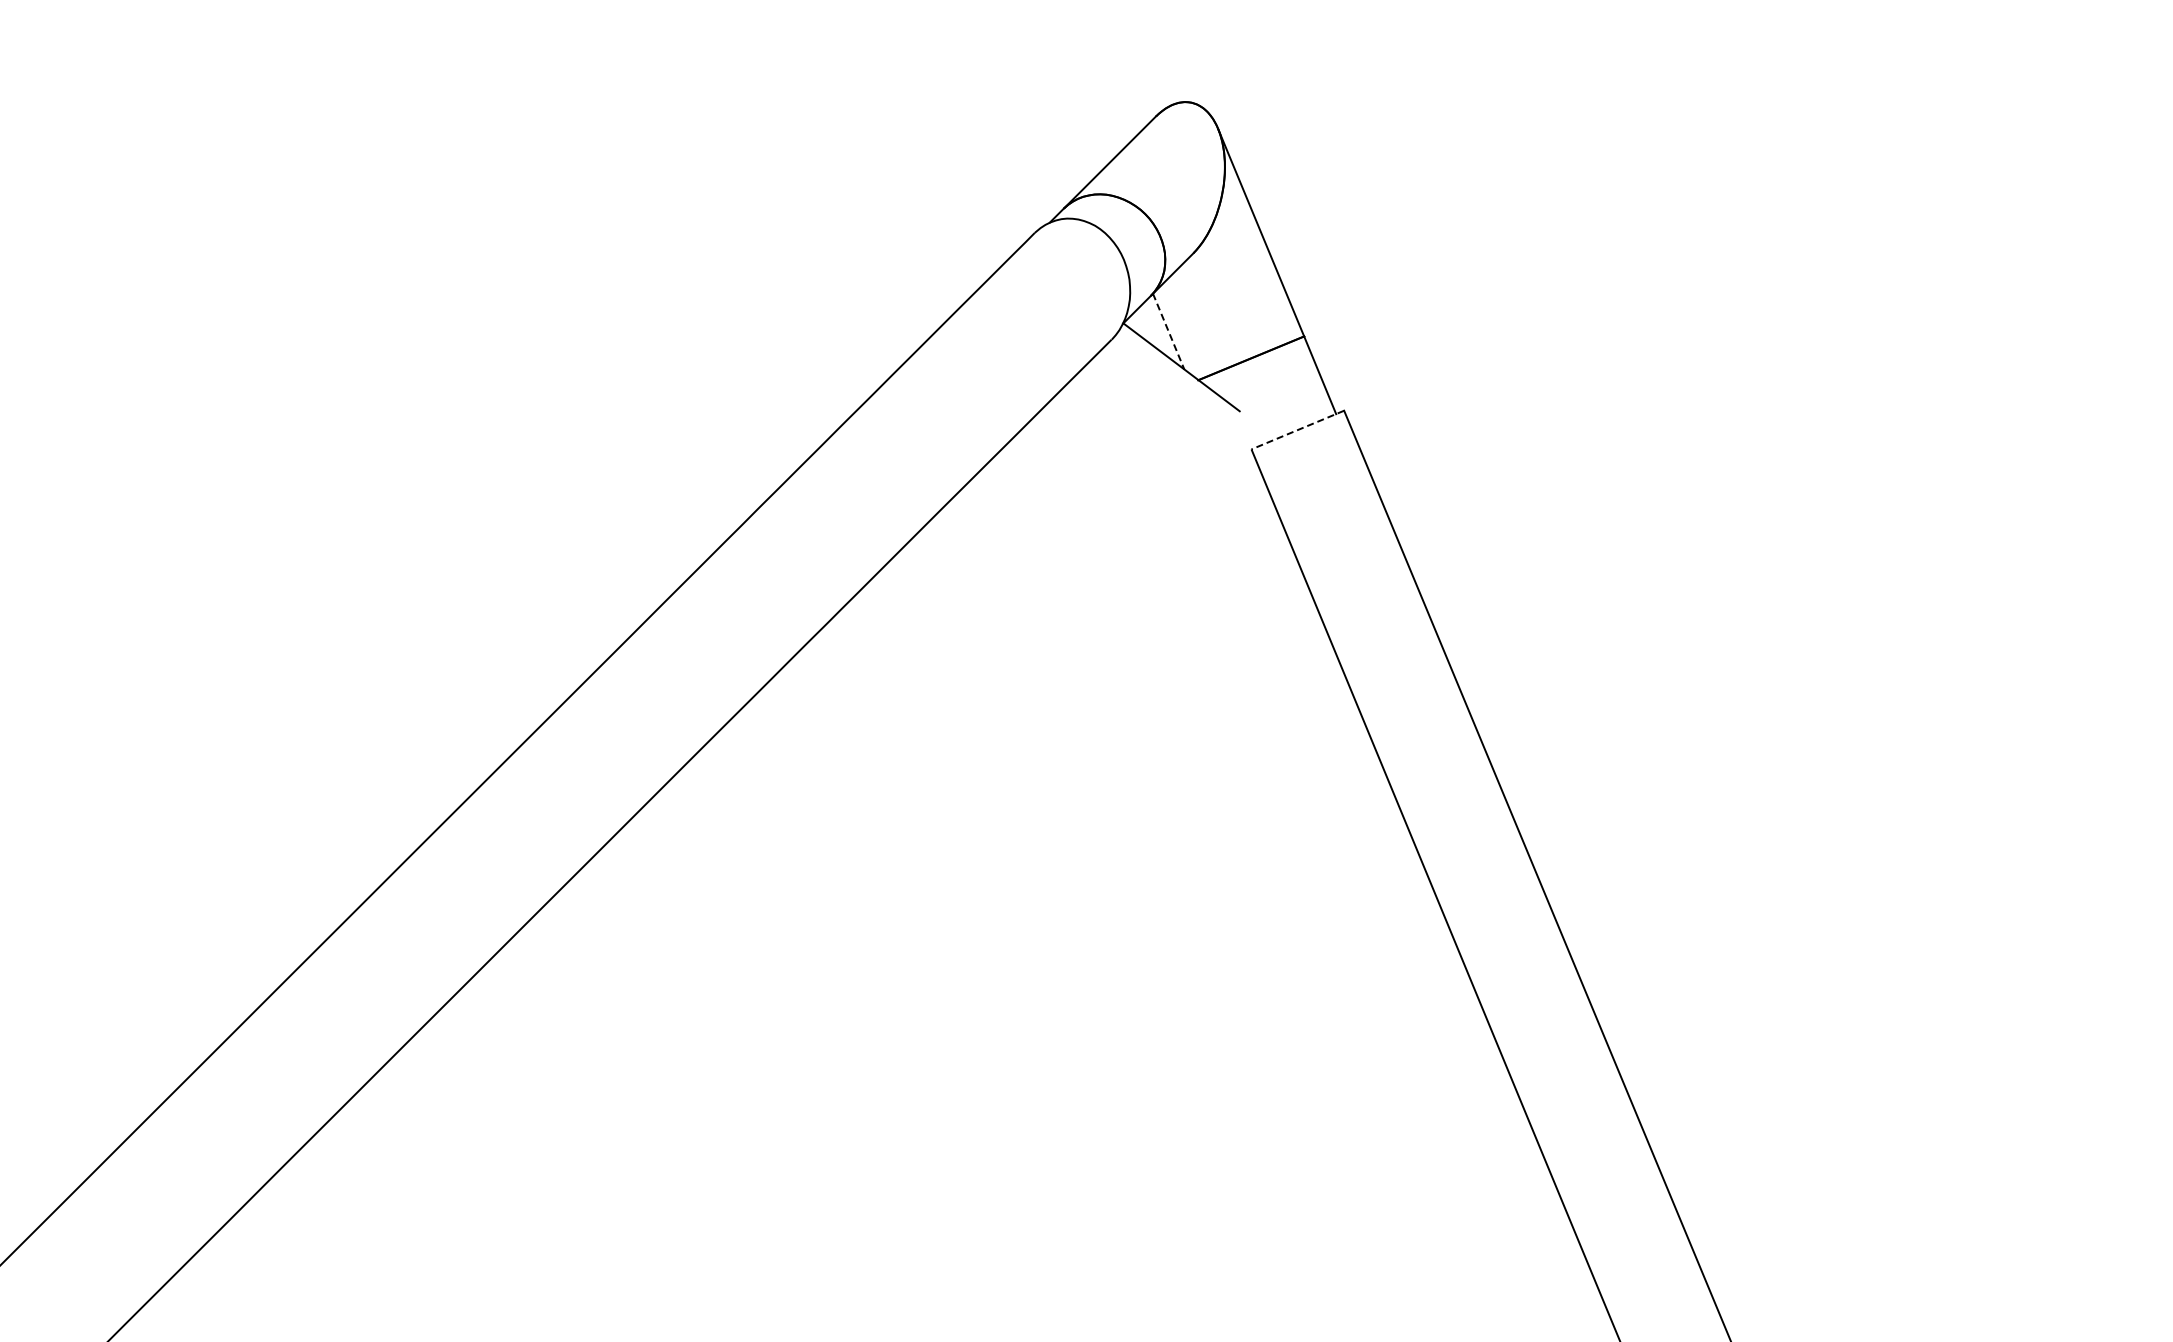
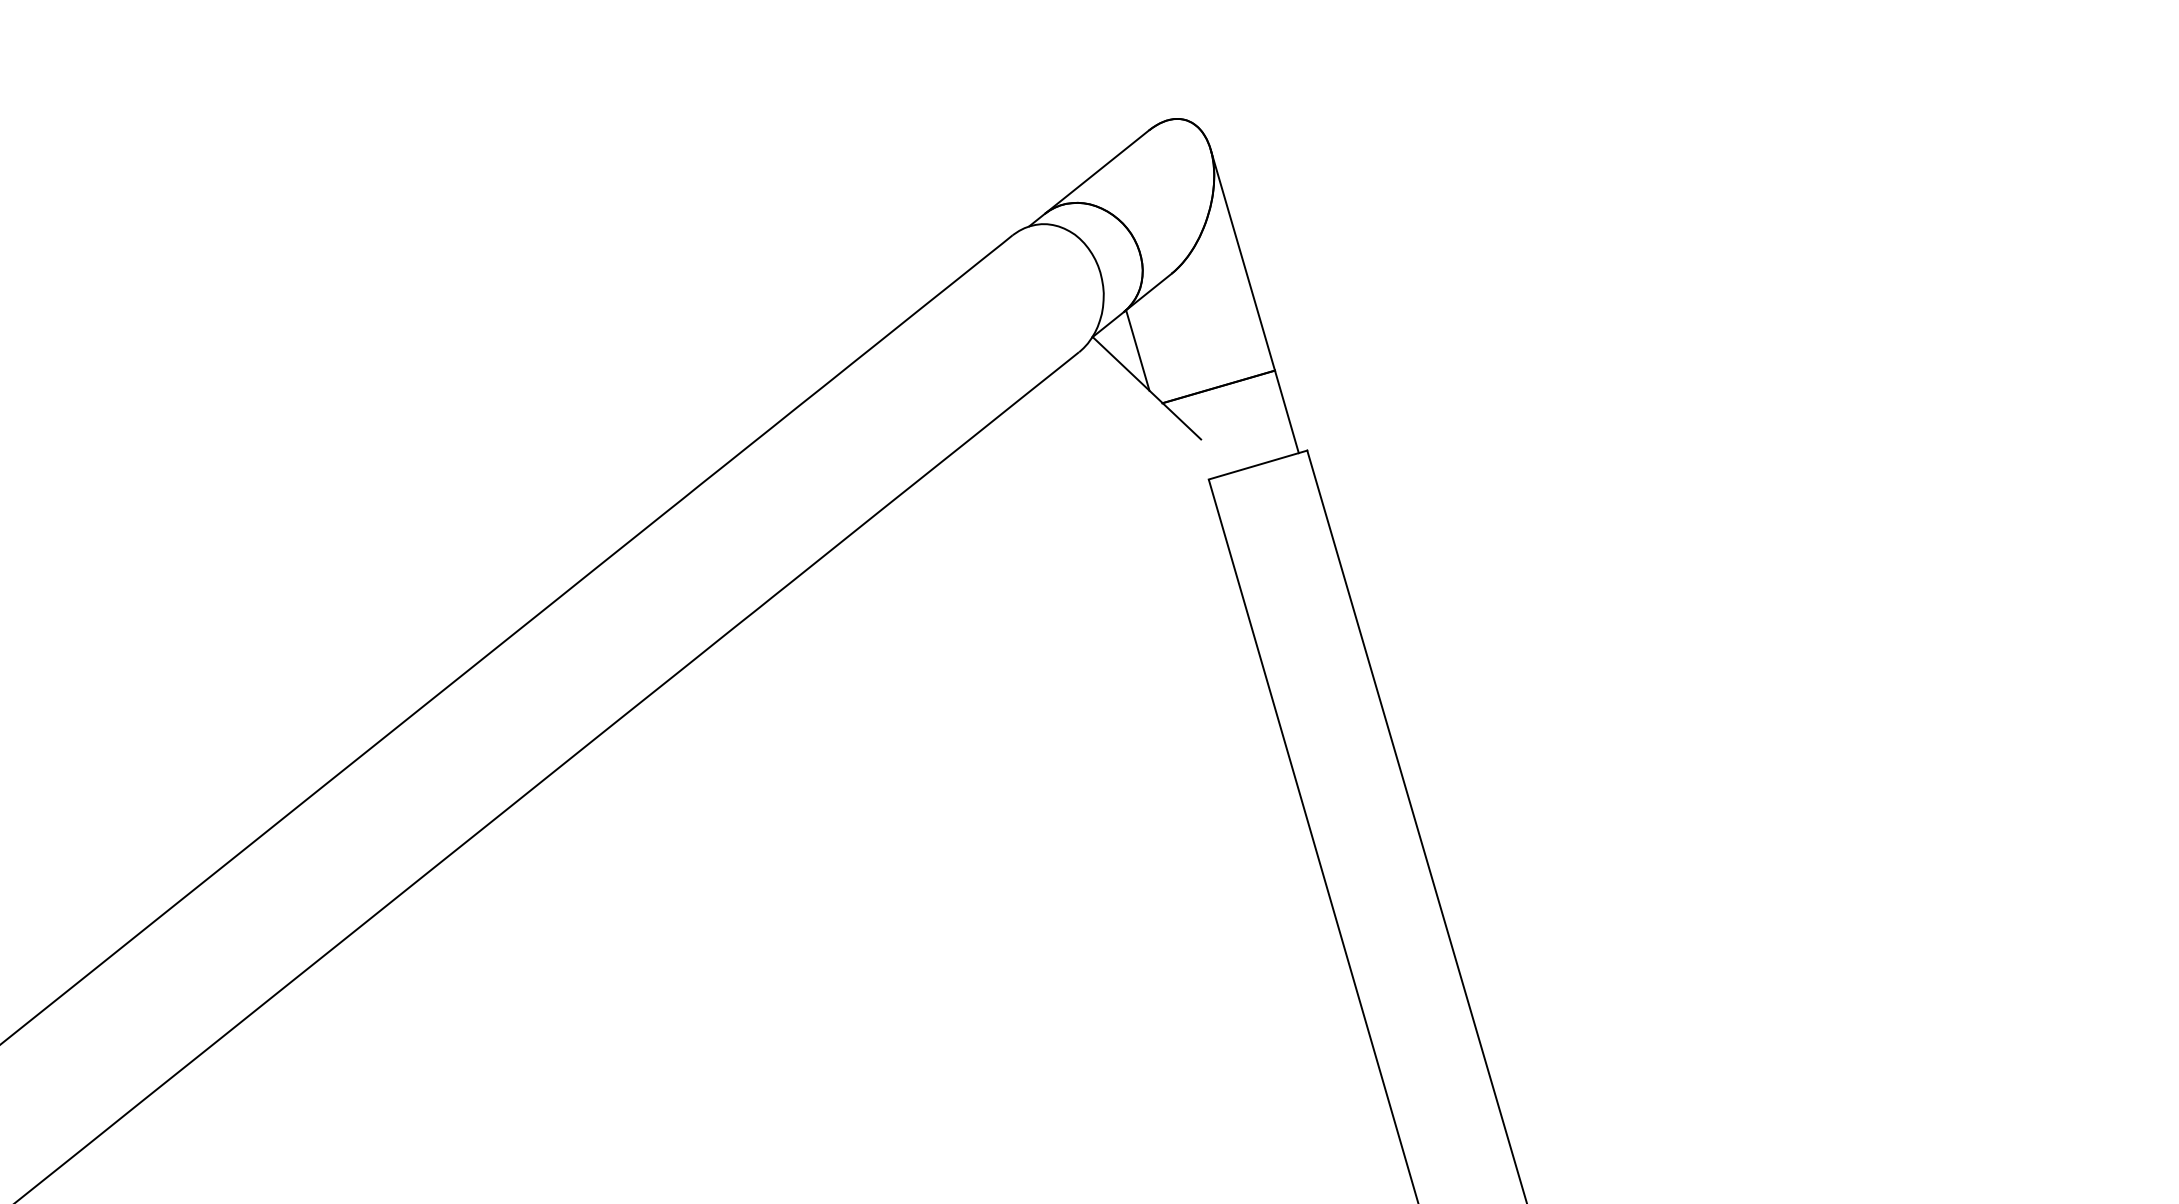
line: (1168, 332) -> (1137, 351), dashed -> solid
line: (1297, 430) -> (1257, 465), dashed -> solid

